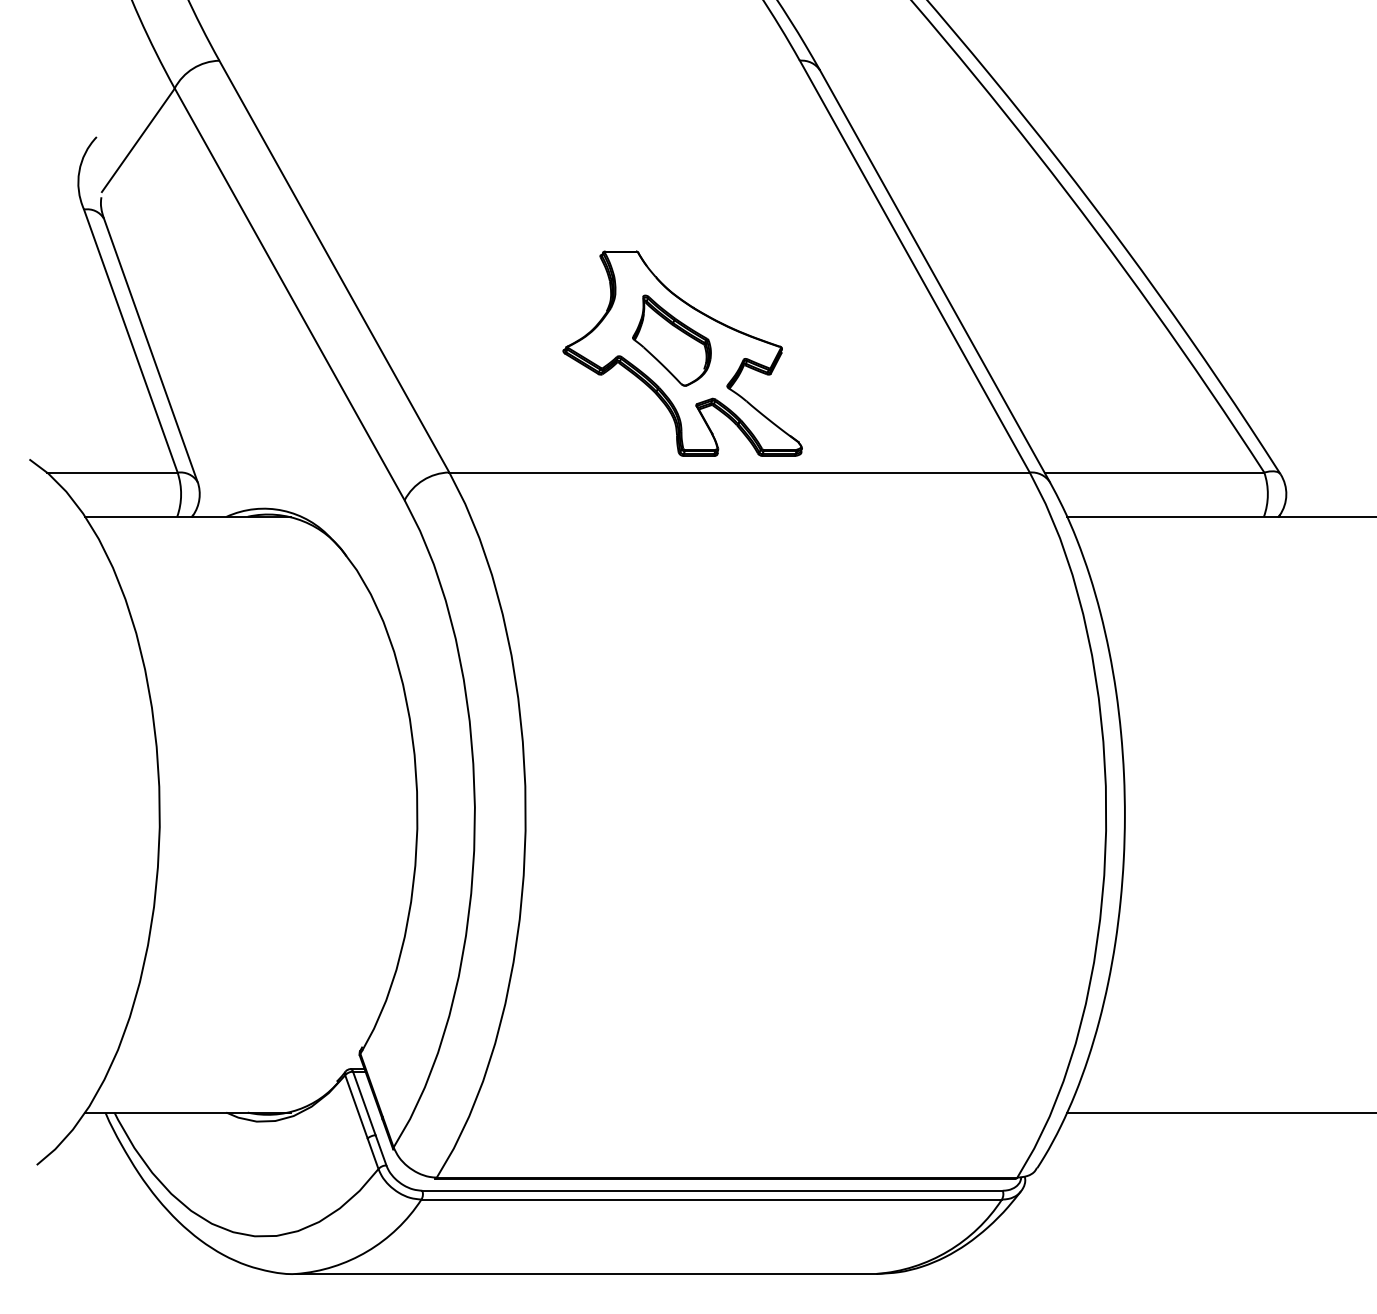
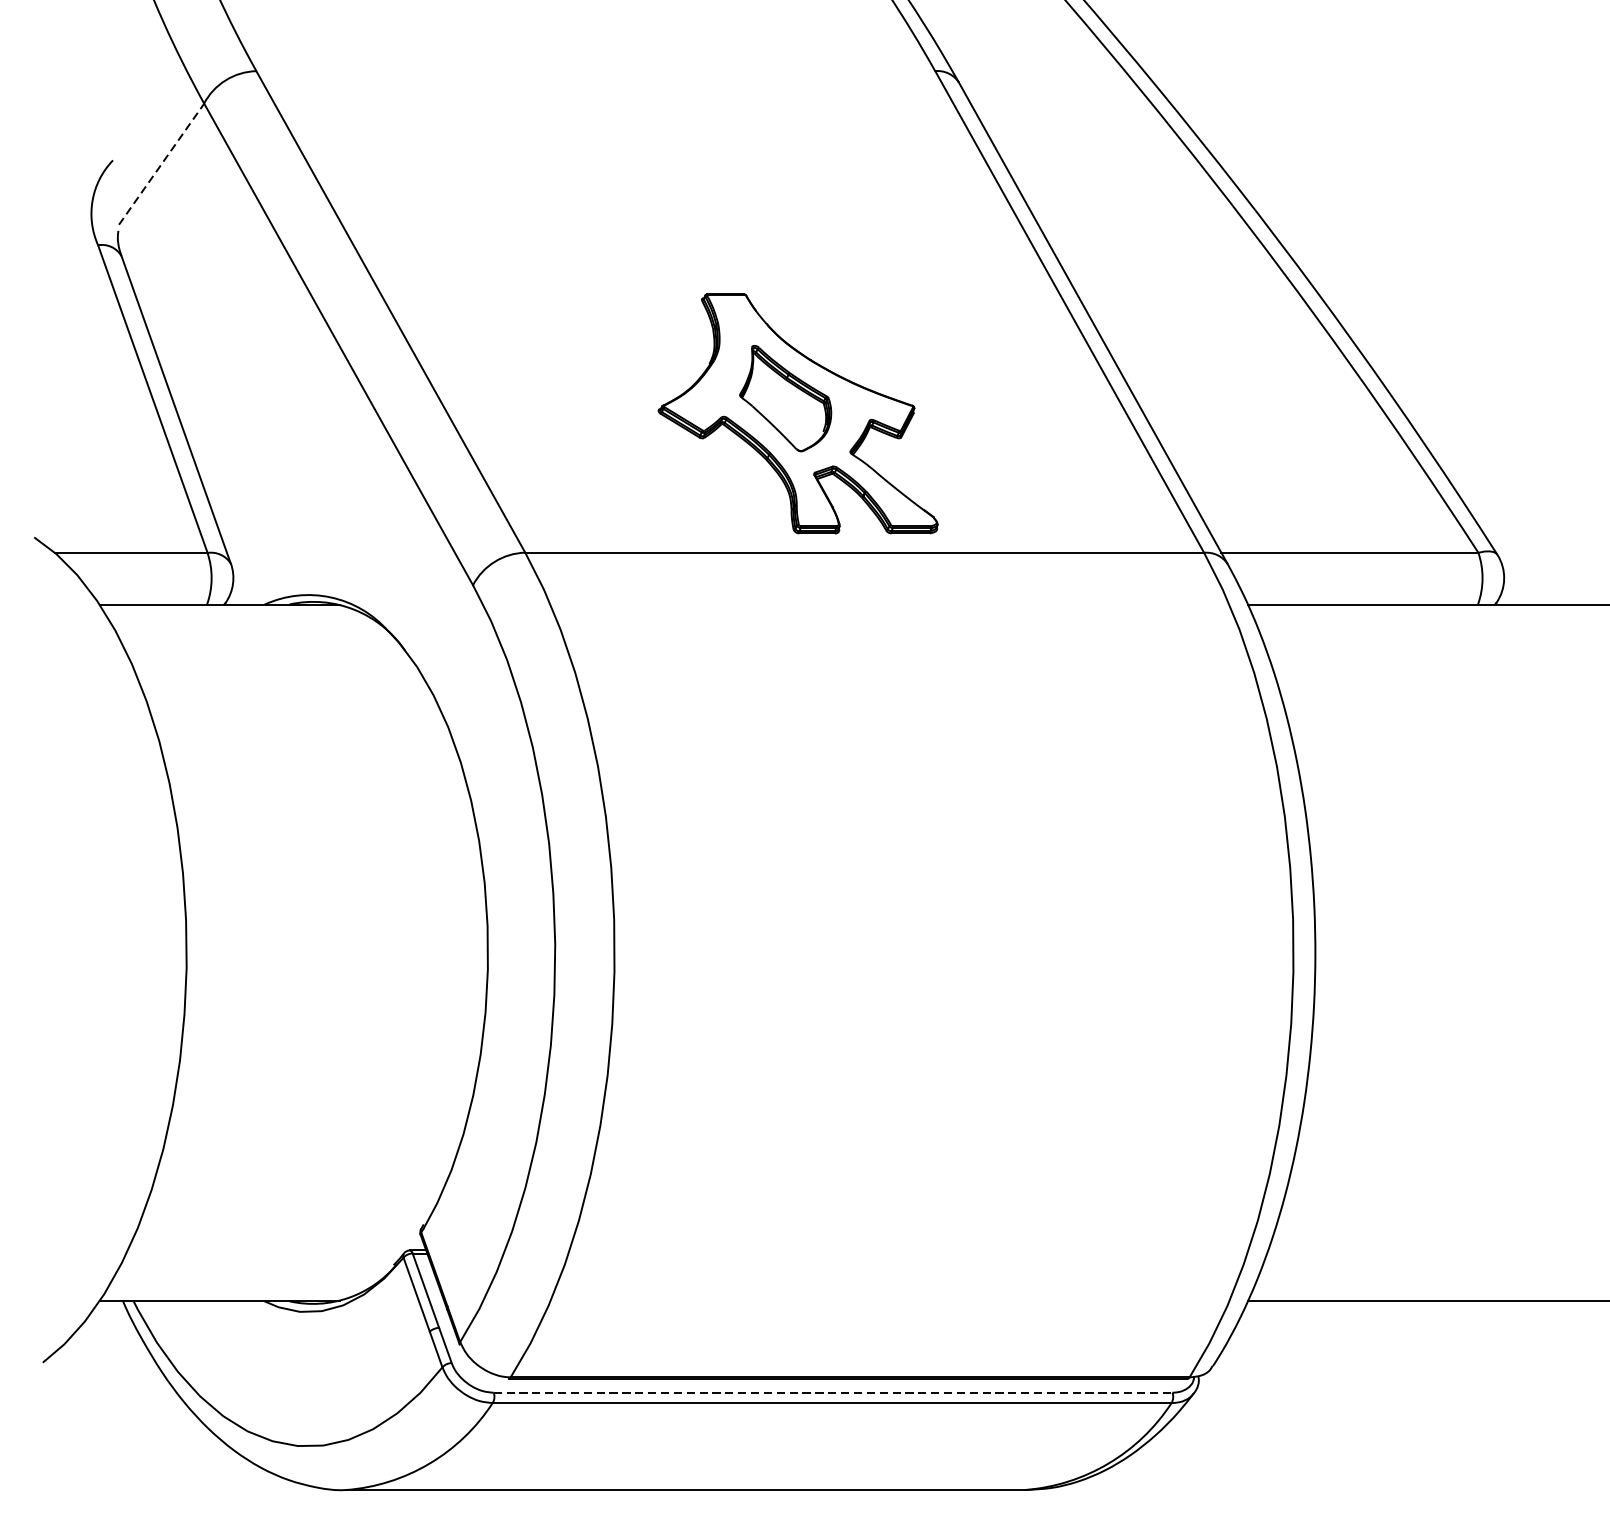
line: (138, 139) -> (161, 163), solid -> dashed
line: (713, 1190) -> (834, 1392), solid -> dashed

